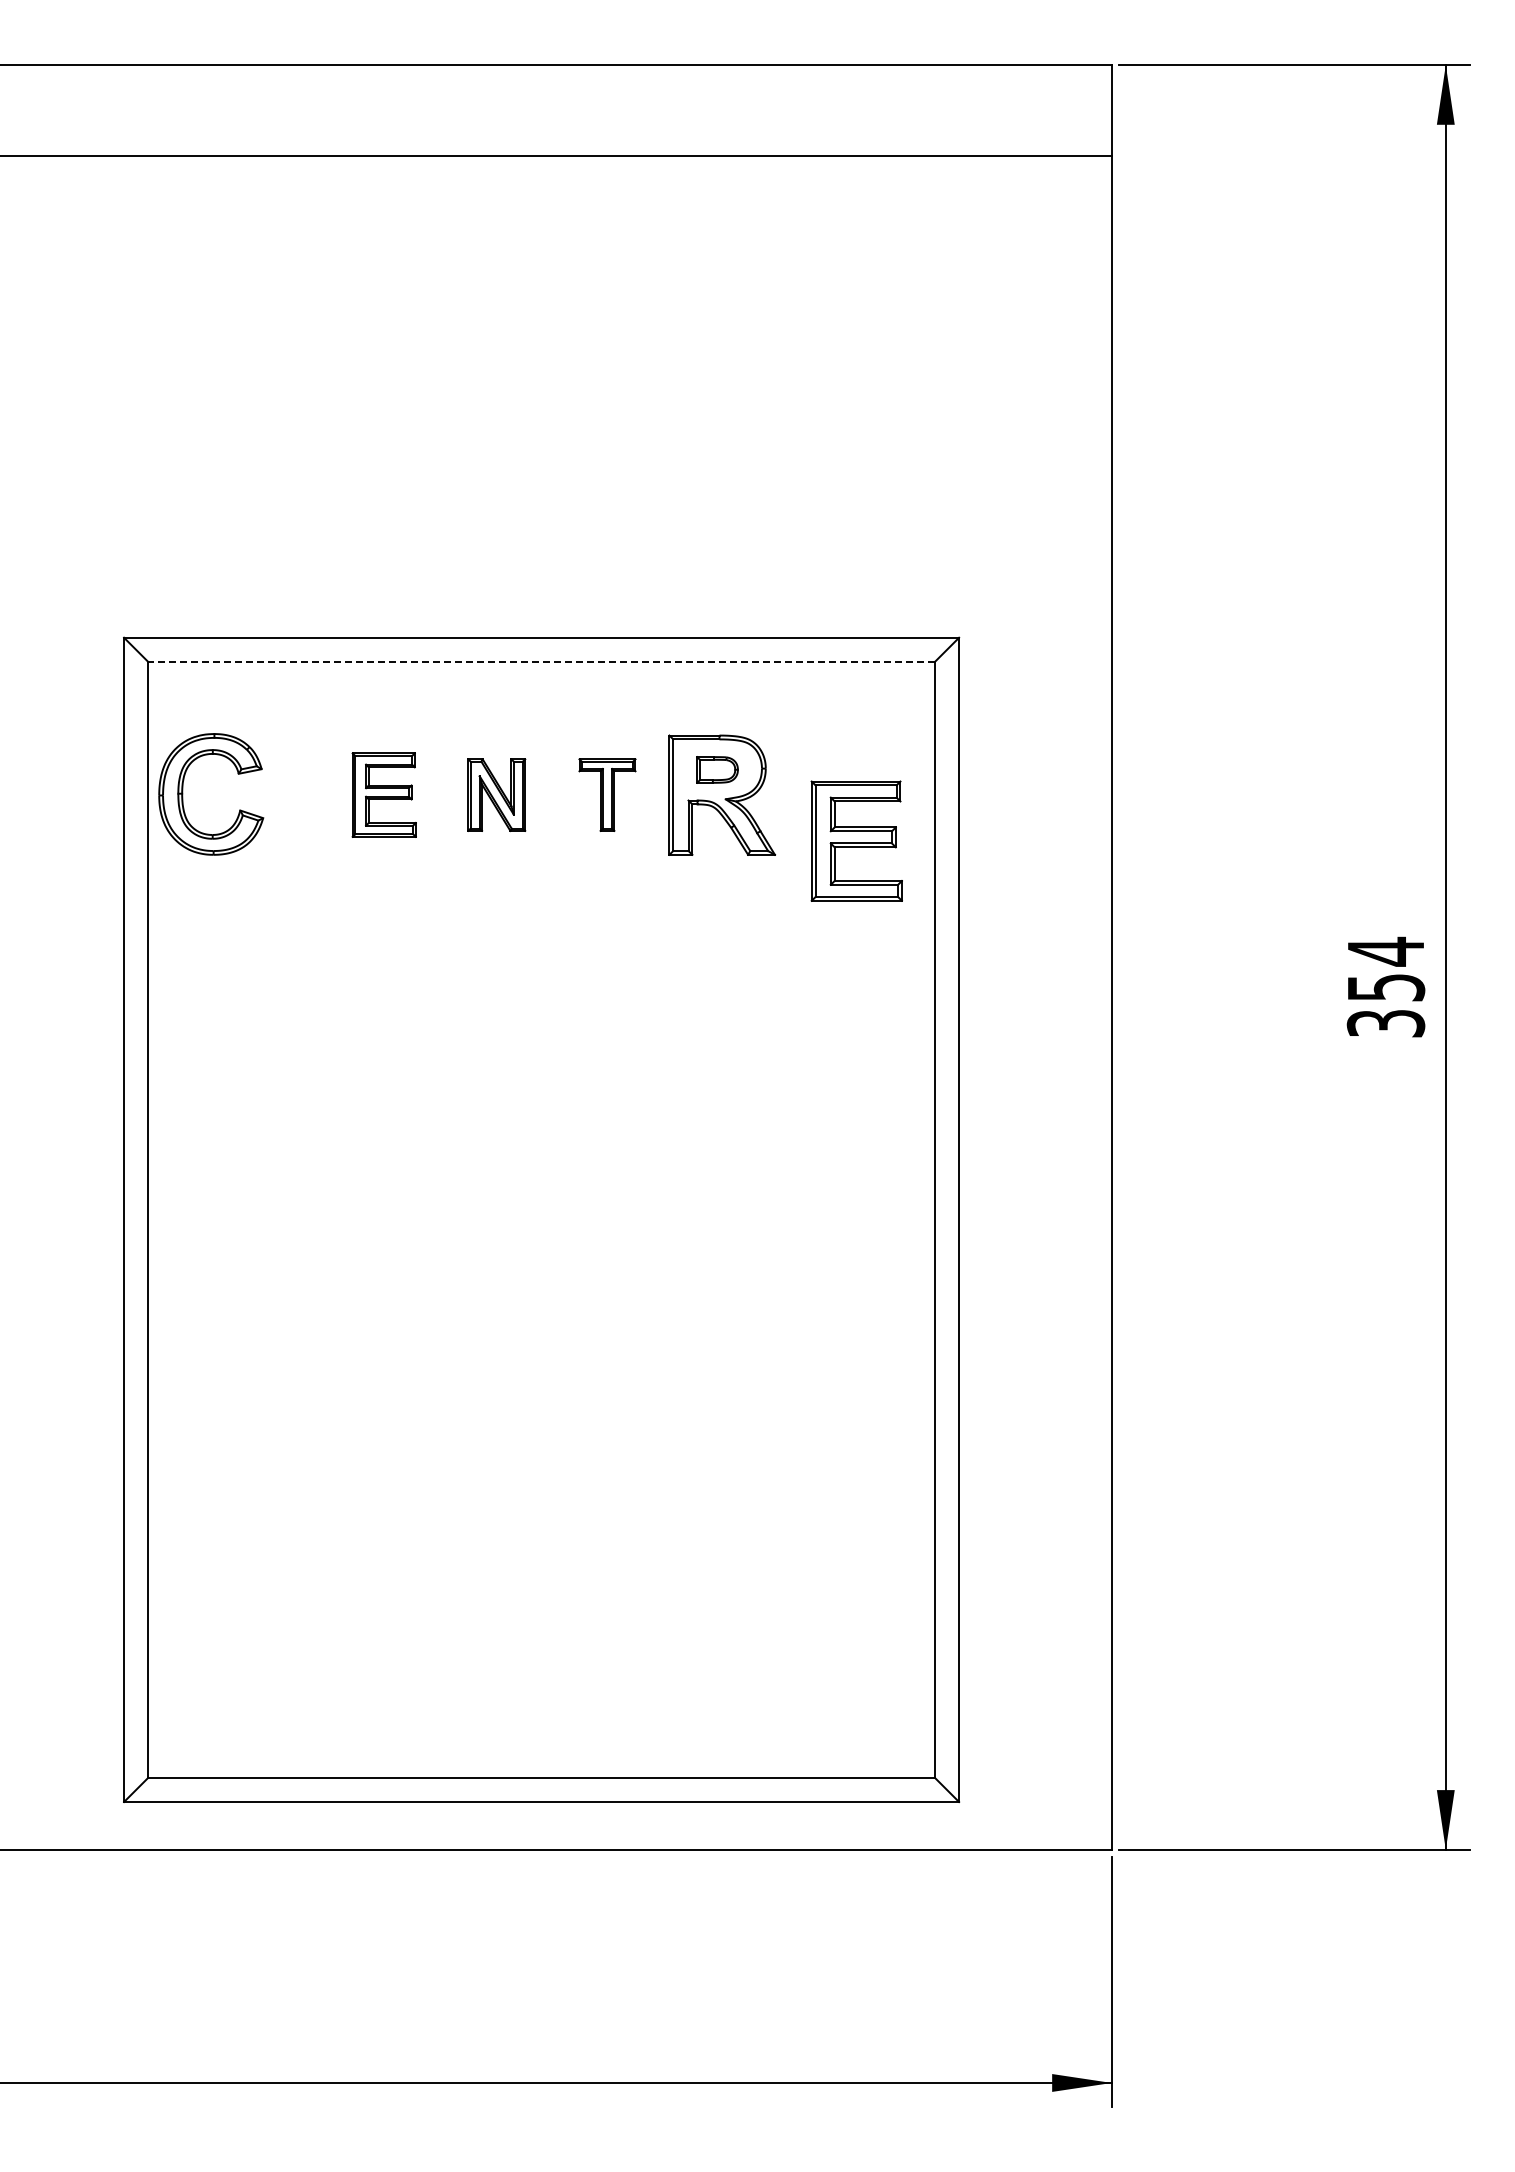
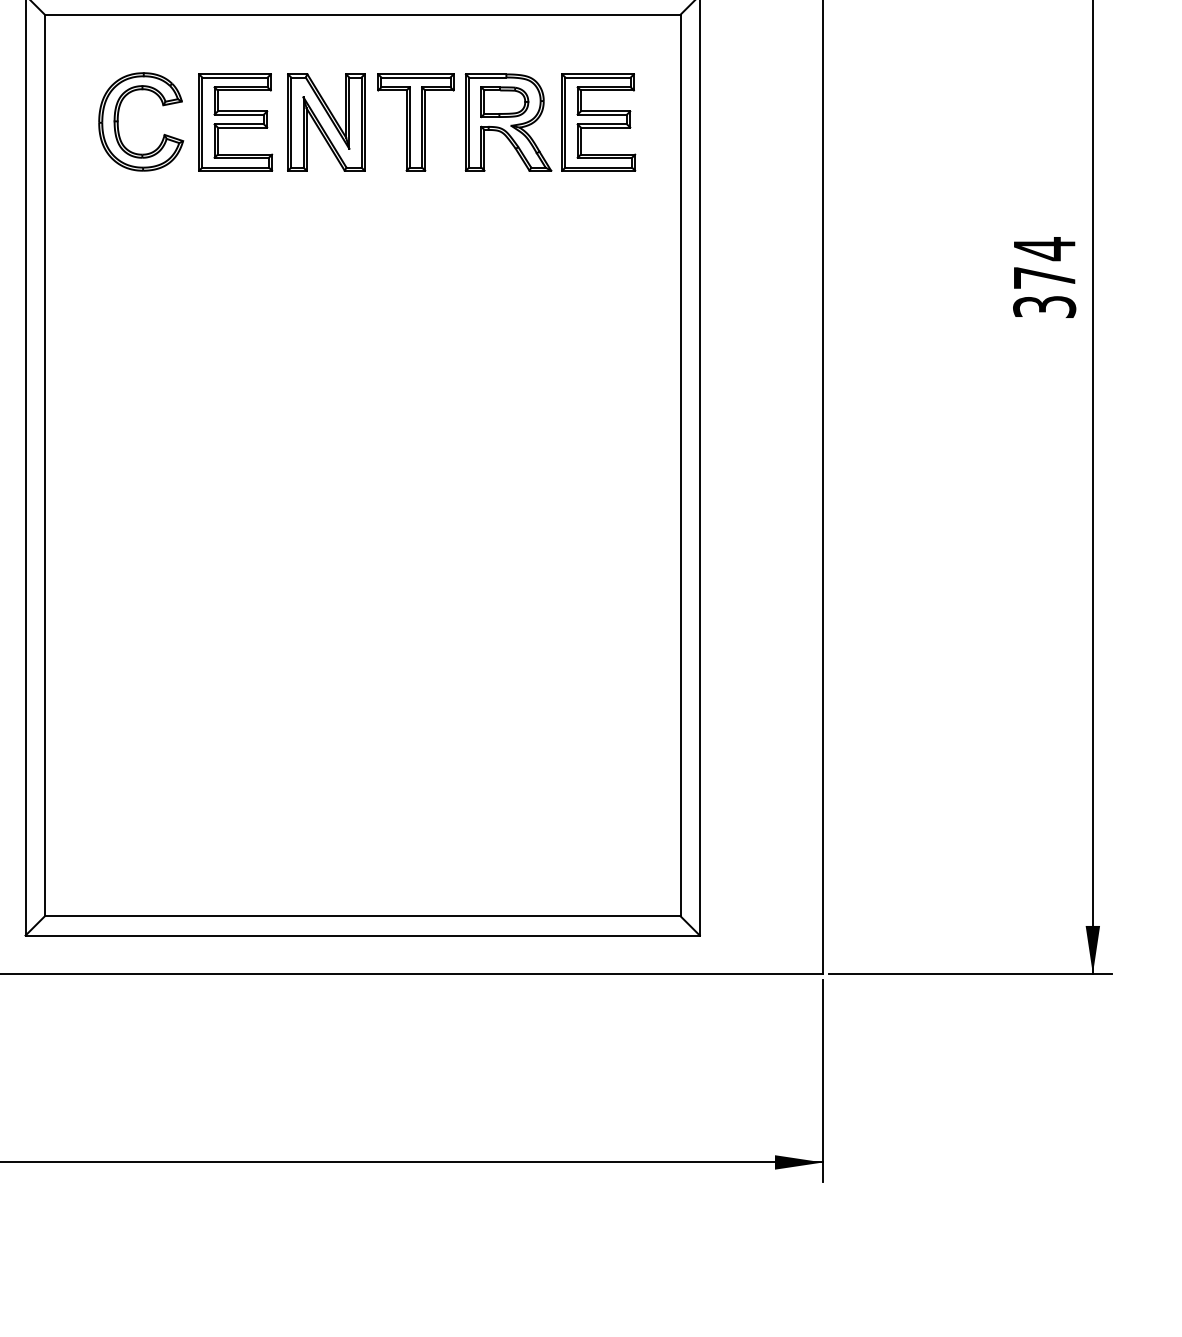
line: (541, 661) -> (362, 14), dashed -> solid
part: (717, 769) -> (504, 101), size x1.43
part: (183, 794) -> (118, 122), moved
part: (384, 794) -> (235, 122), size x1.43
part: (496, 794) -> (326, 122), size x1.67
part: (607, 794) -> (415, 122), size x1.67
part: (856, 840) -> (598, 122), moved
text: (1386, 987) -> (1044, 277), 354 -> 374

